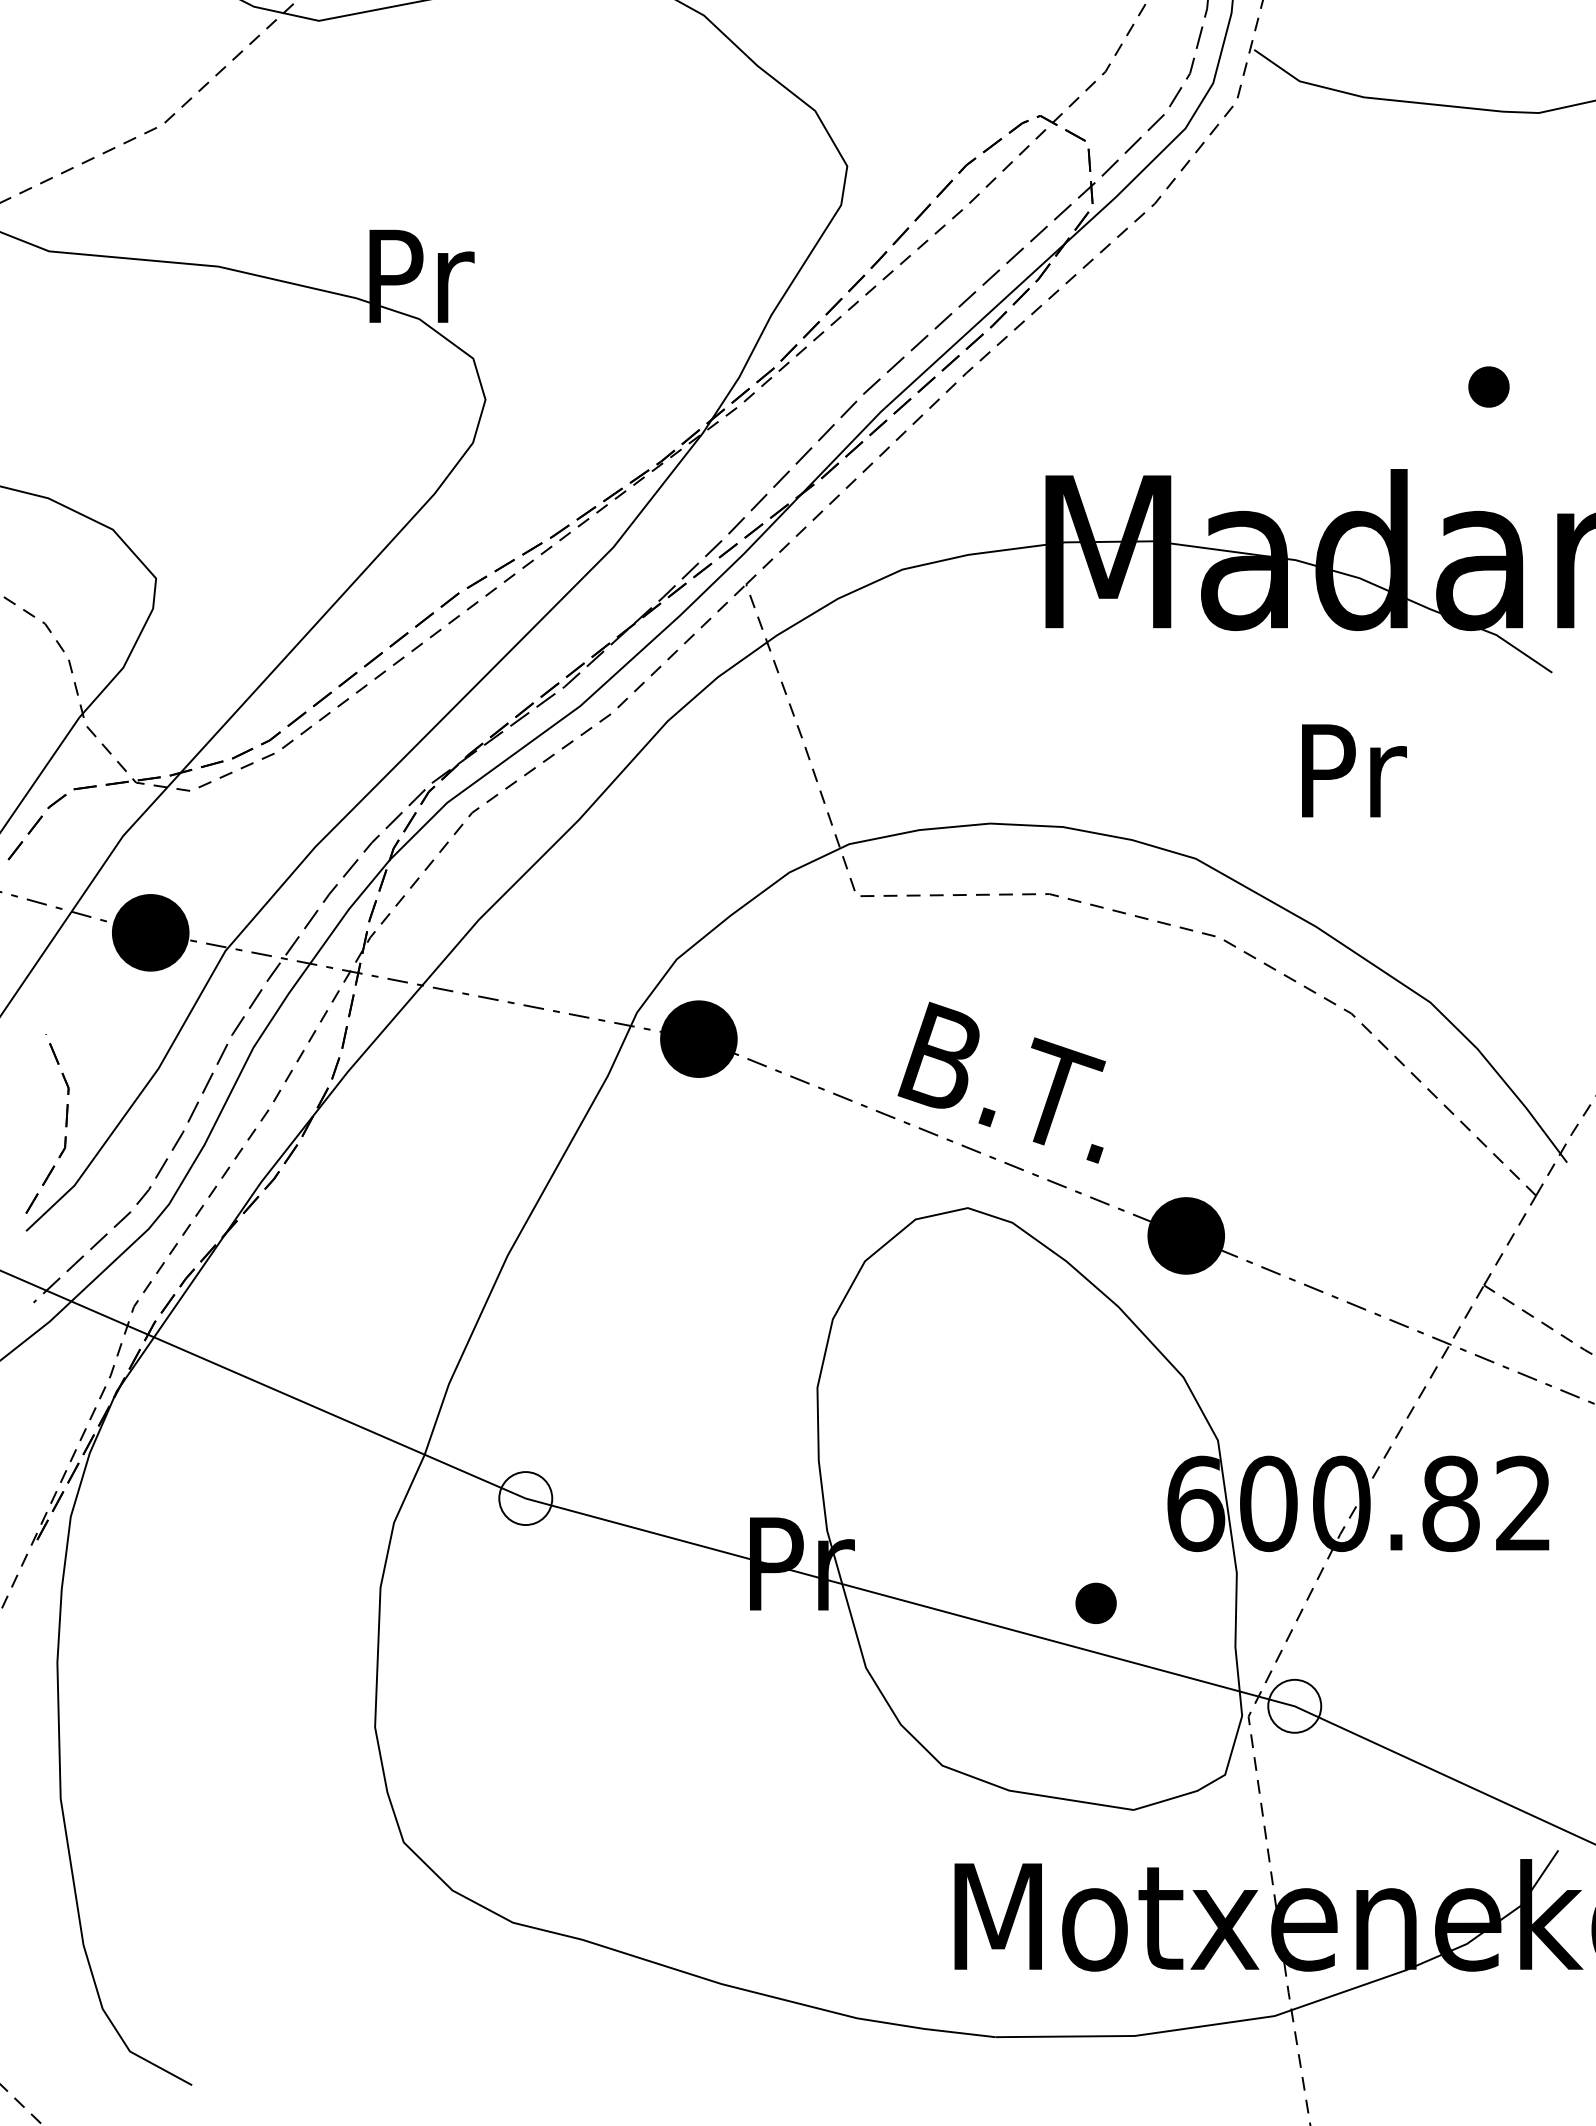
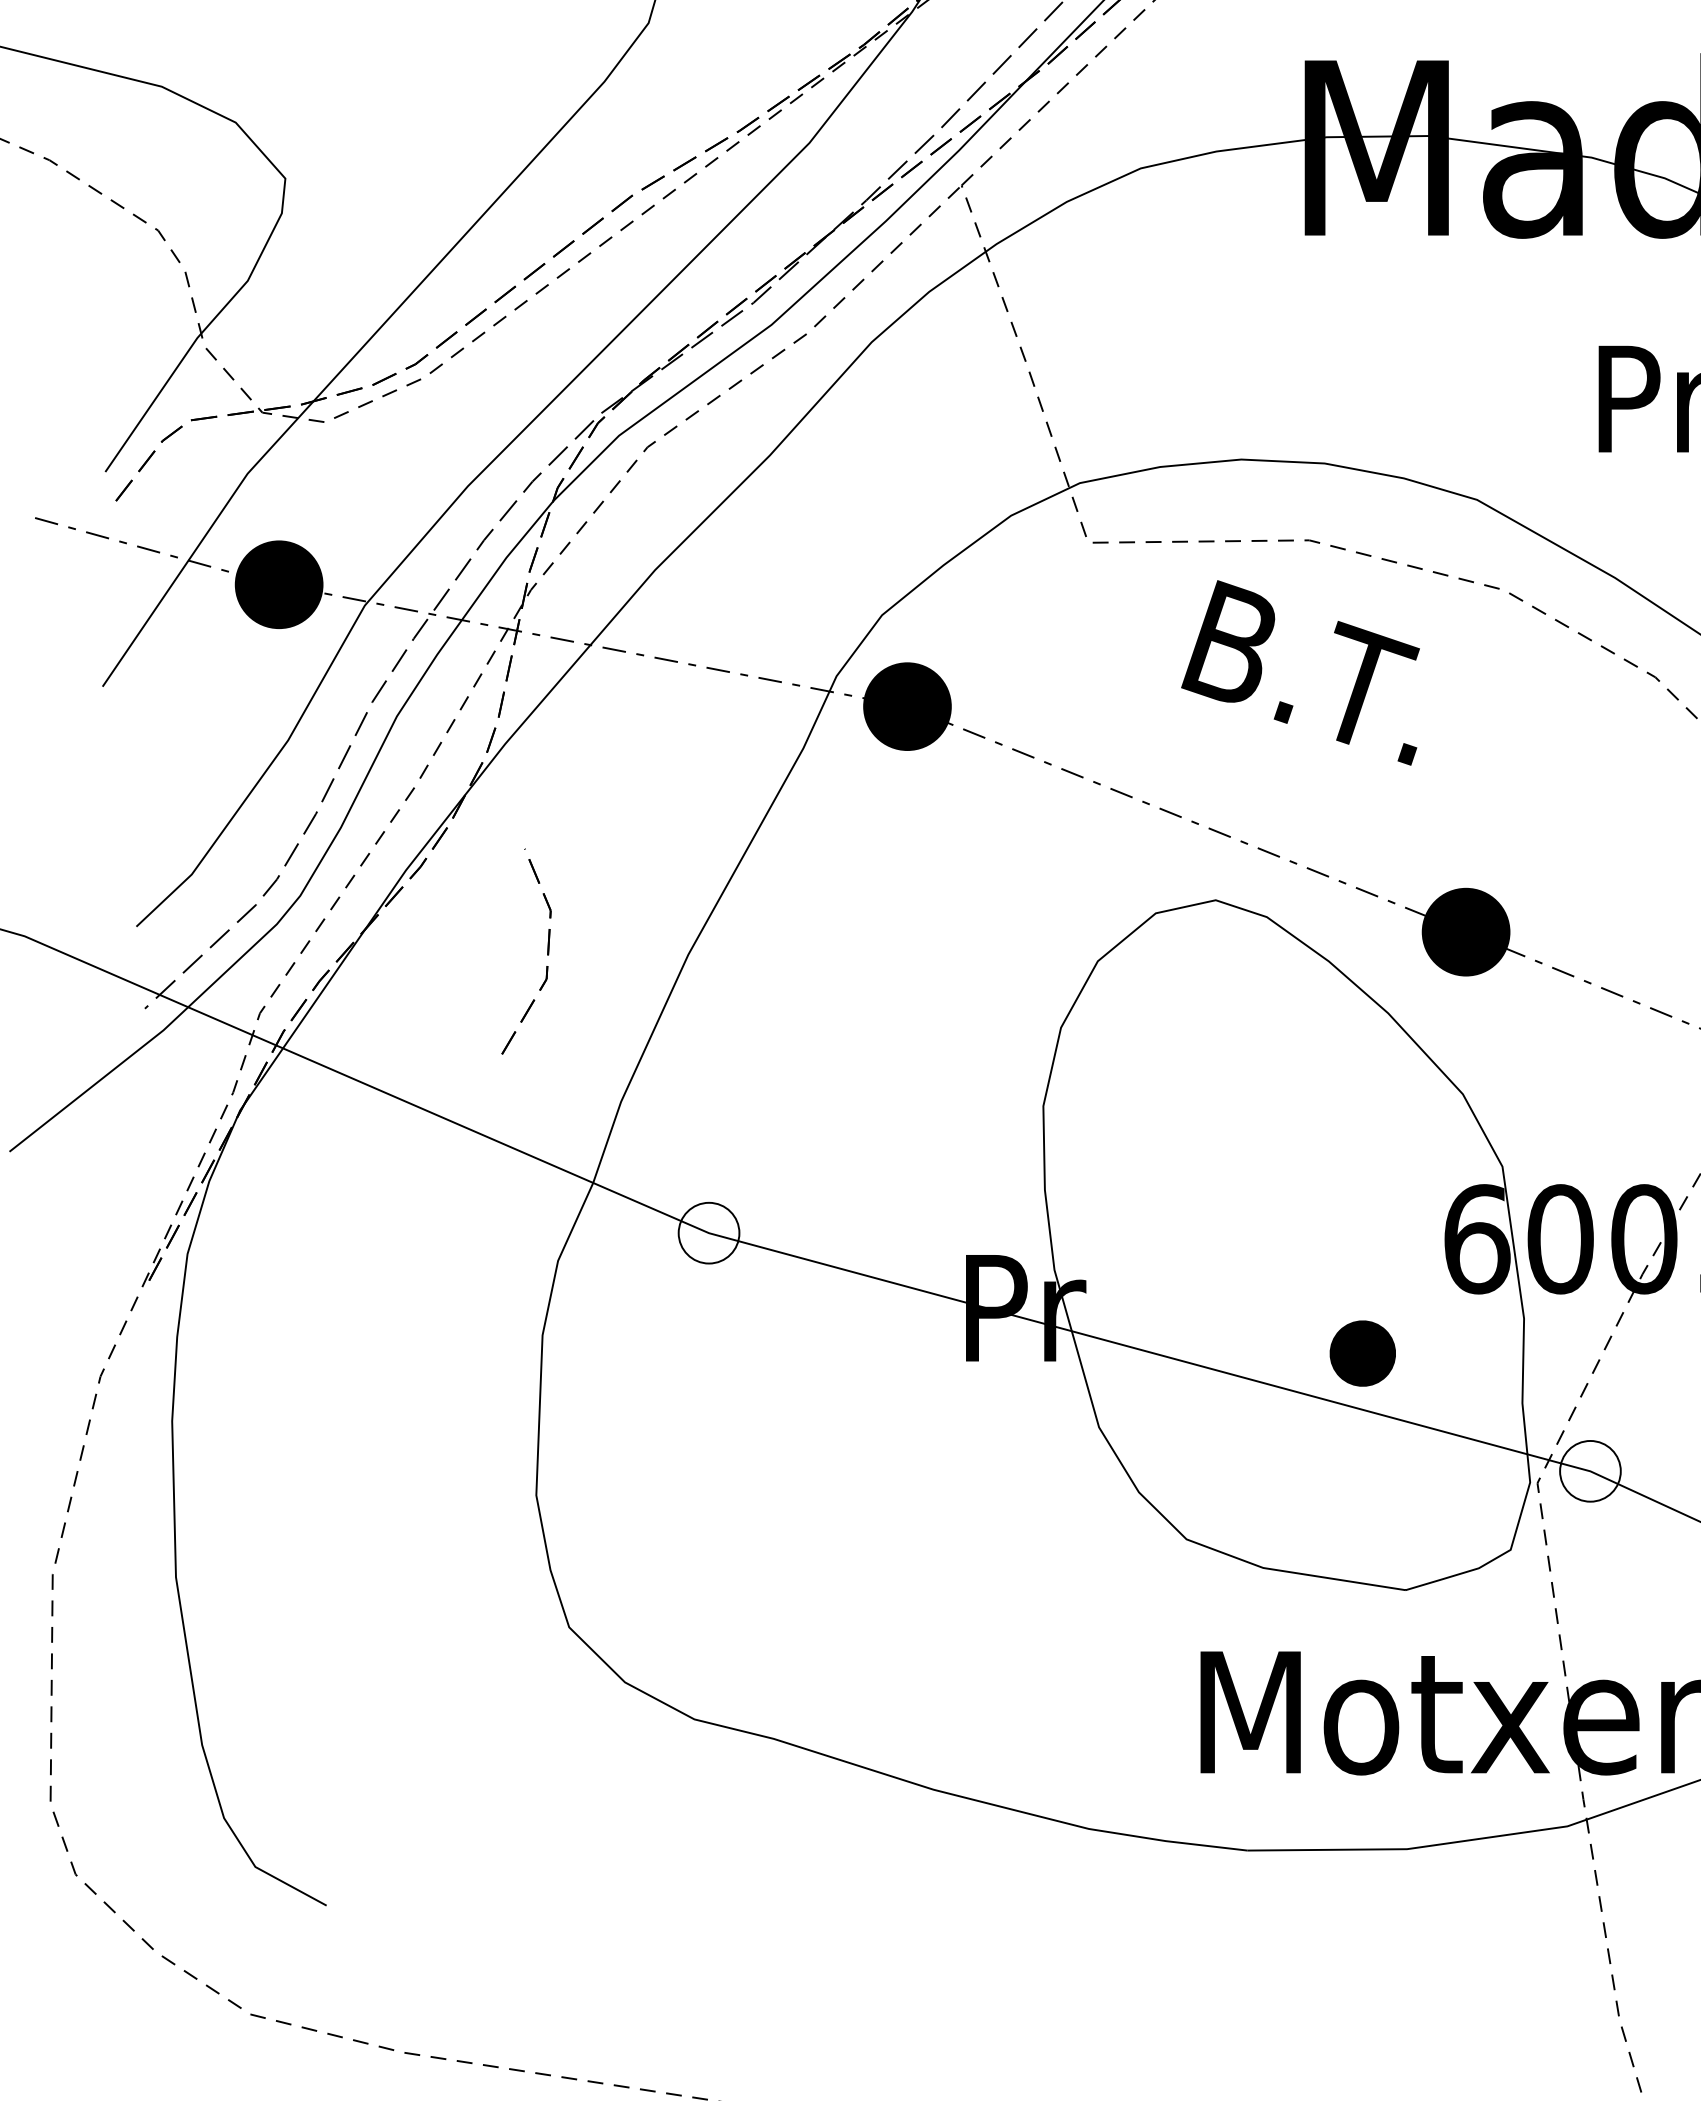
text: (1001, 1082) -> (1300, 672), moved
part: (65, 1123) -> (547, 951), moved
part: (1095, 1602) -> (1362, 1352), size x1.4

